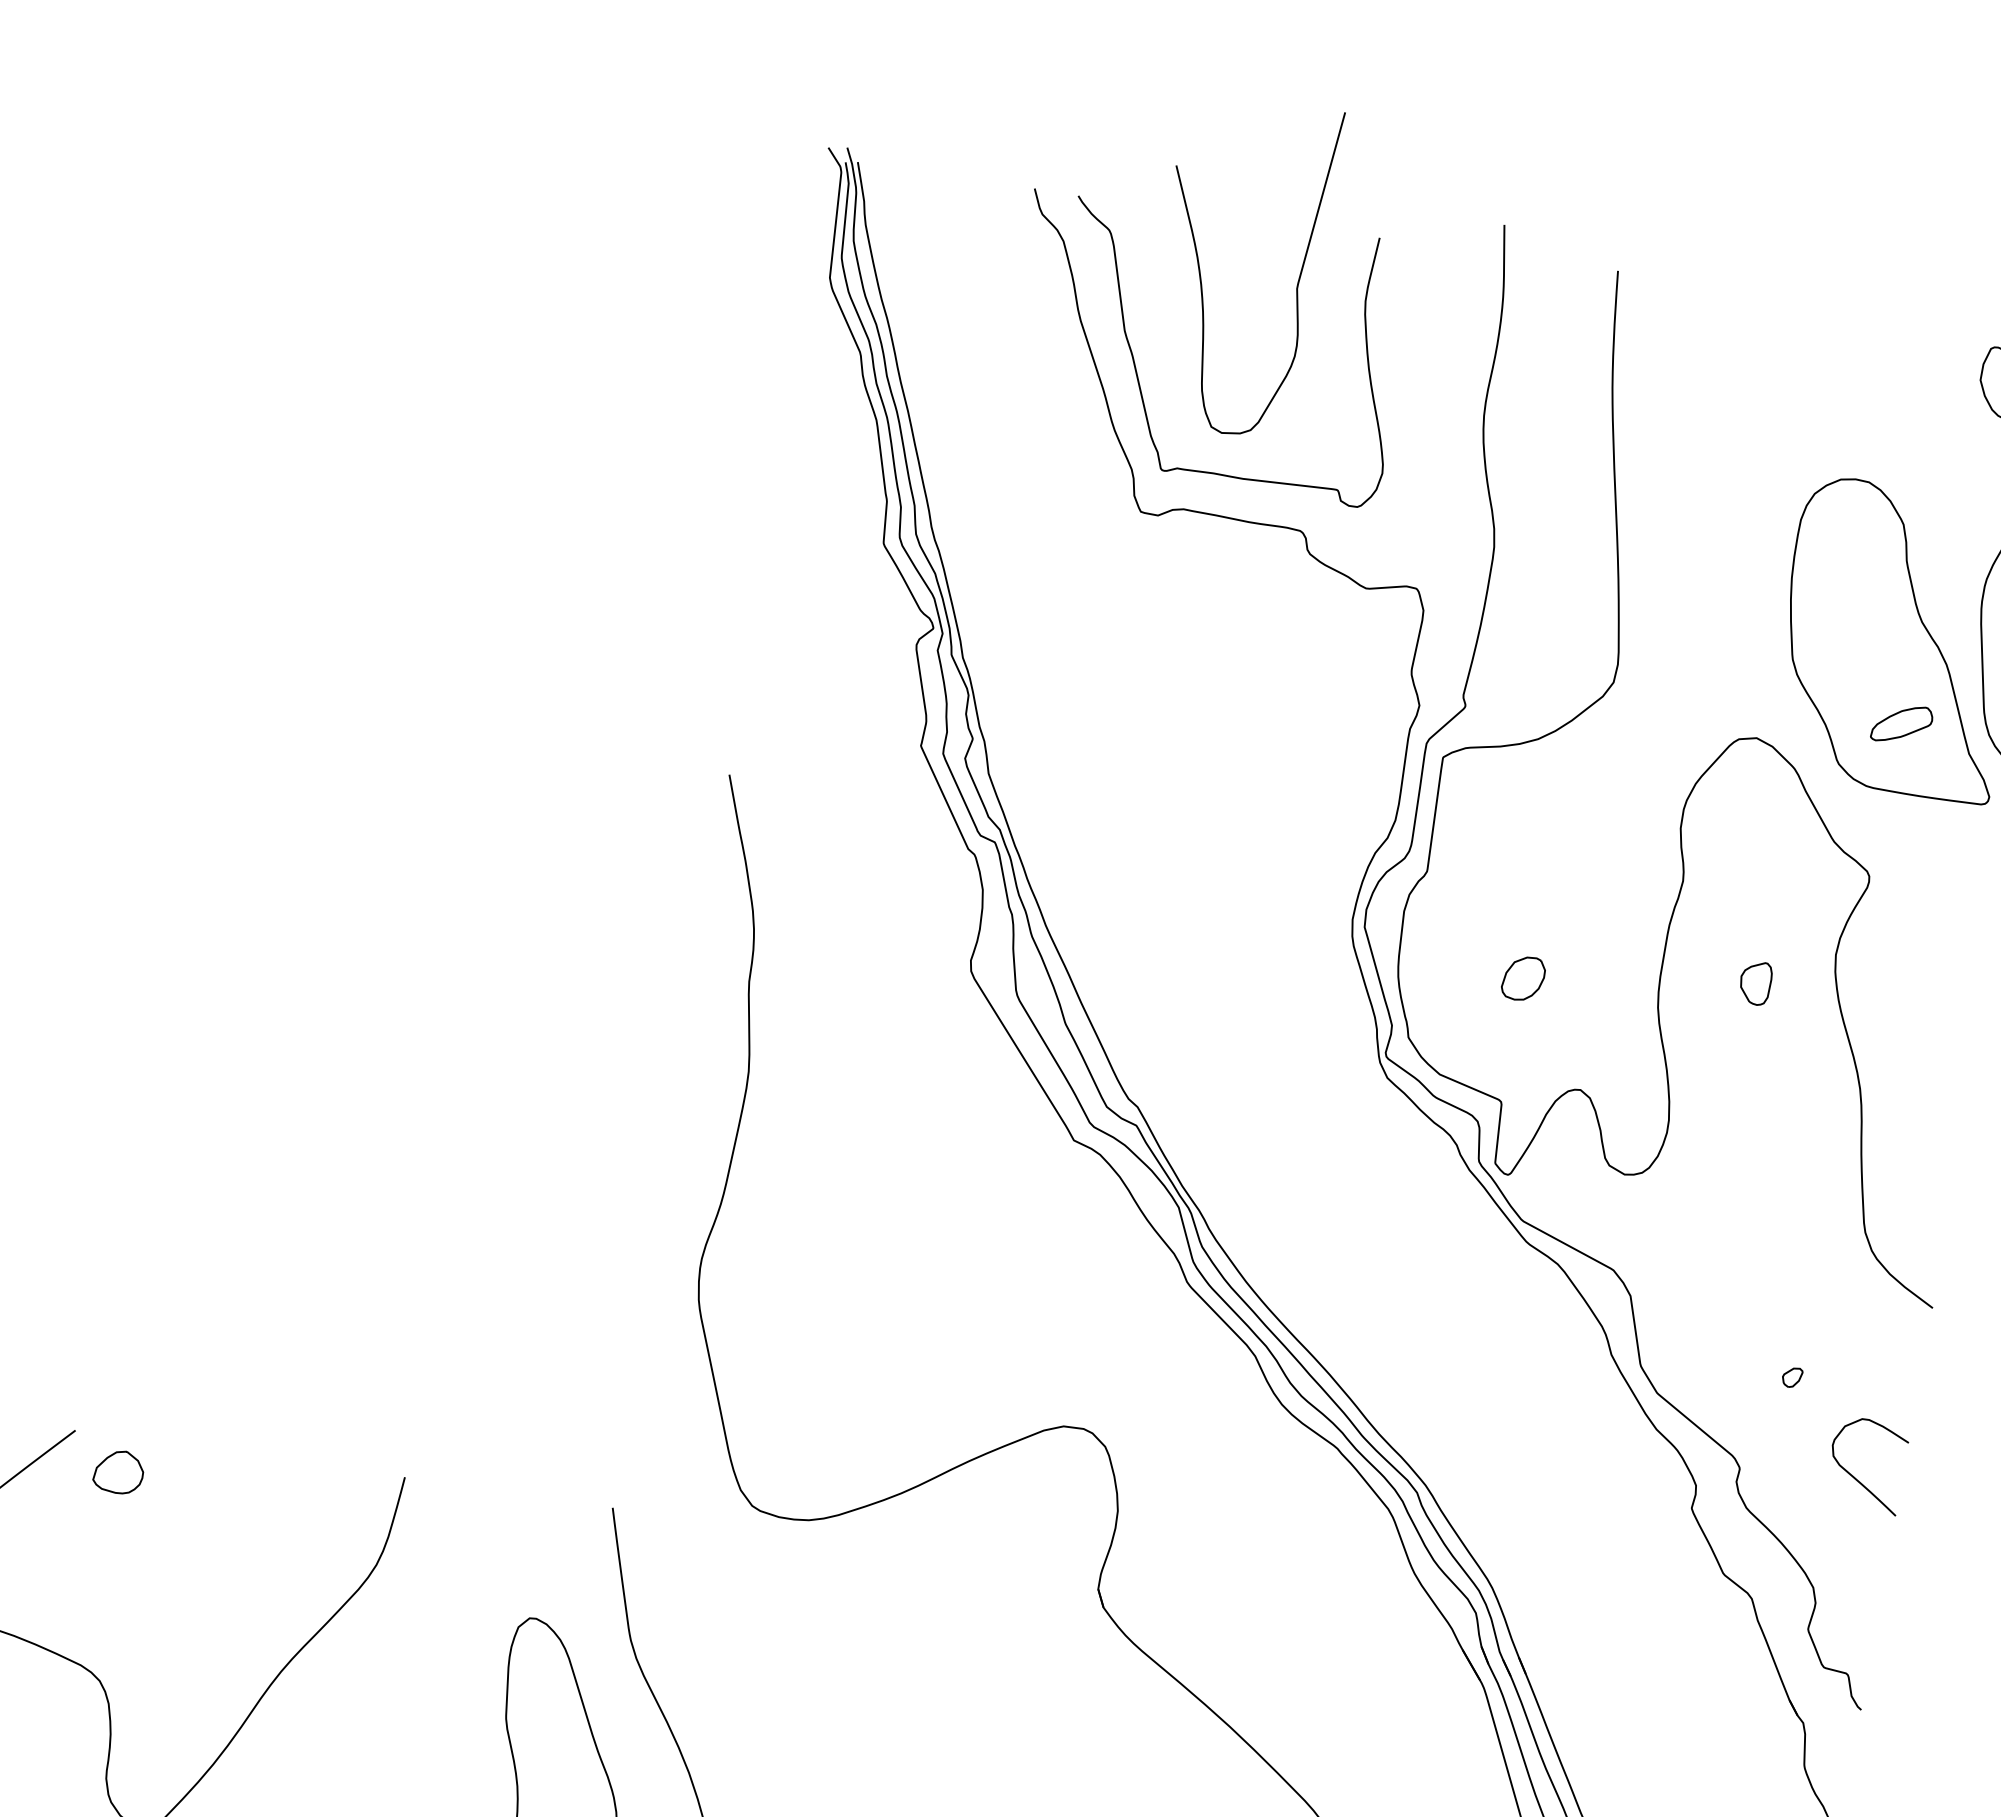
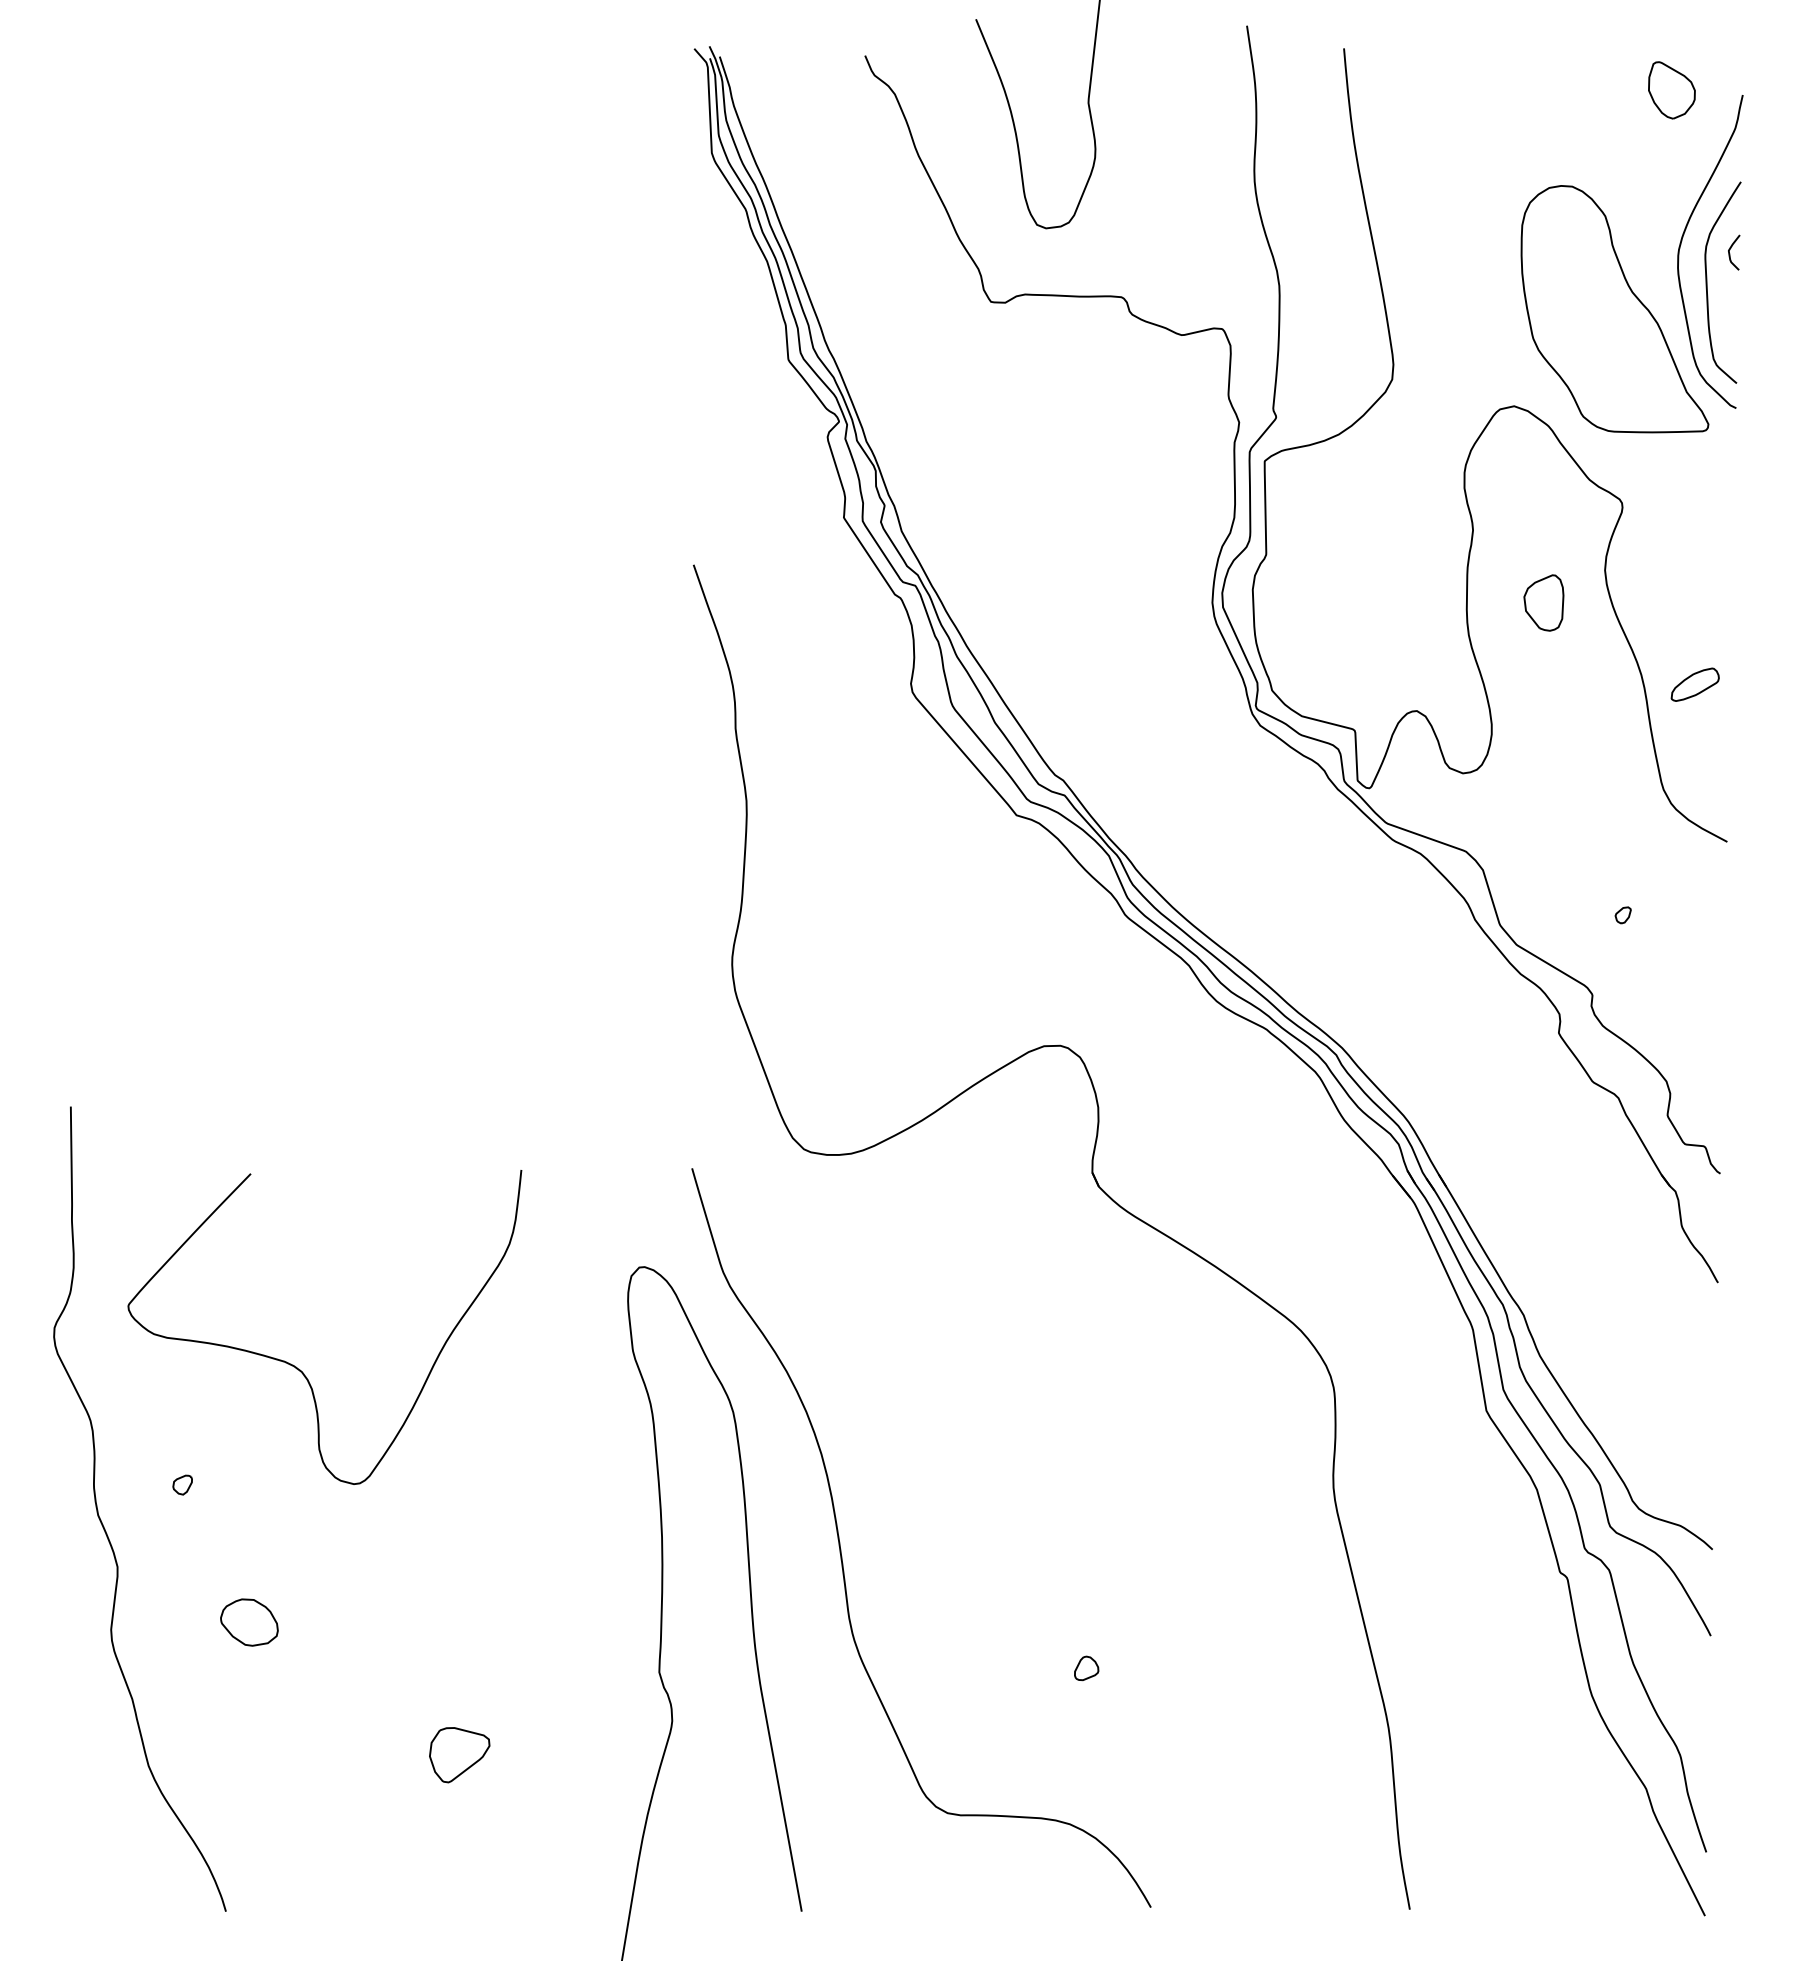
curve: (1137, 370) -> (970, 188), removed
part: (1901, 723) -> (1694, 684), moved
part: (1522, 978) -> (1356, 628), removed
part: (1756, 983) -> (1544, 603), size x1.6
part: (118, 1471) -> (290, 1201), removed
curve: (1857, 1478) -> (1688, 988), removed

